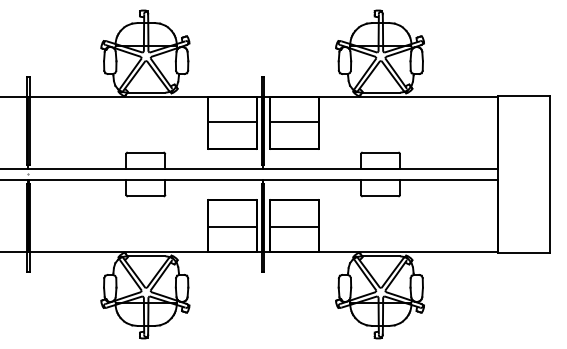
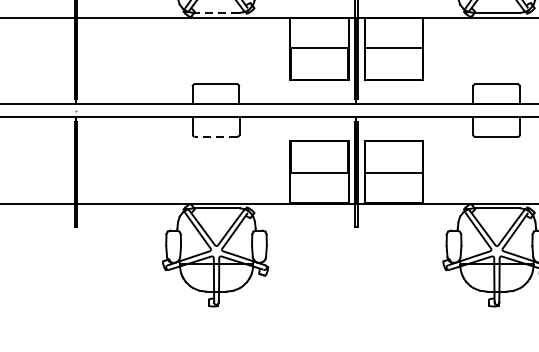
line: (145, 92) -> (215, 12), solid -> dashed
line: (145, 196) -> (215, 136), solid -> dashed

